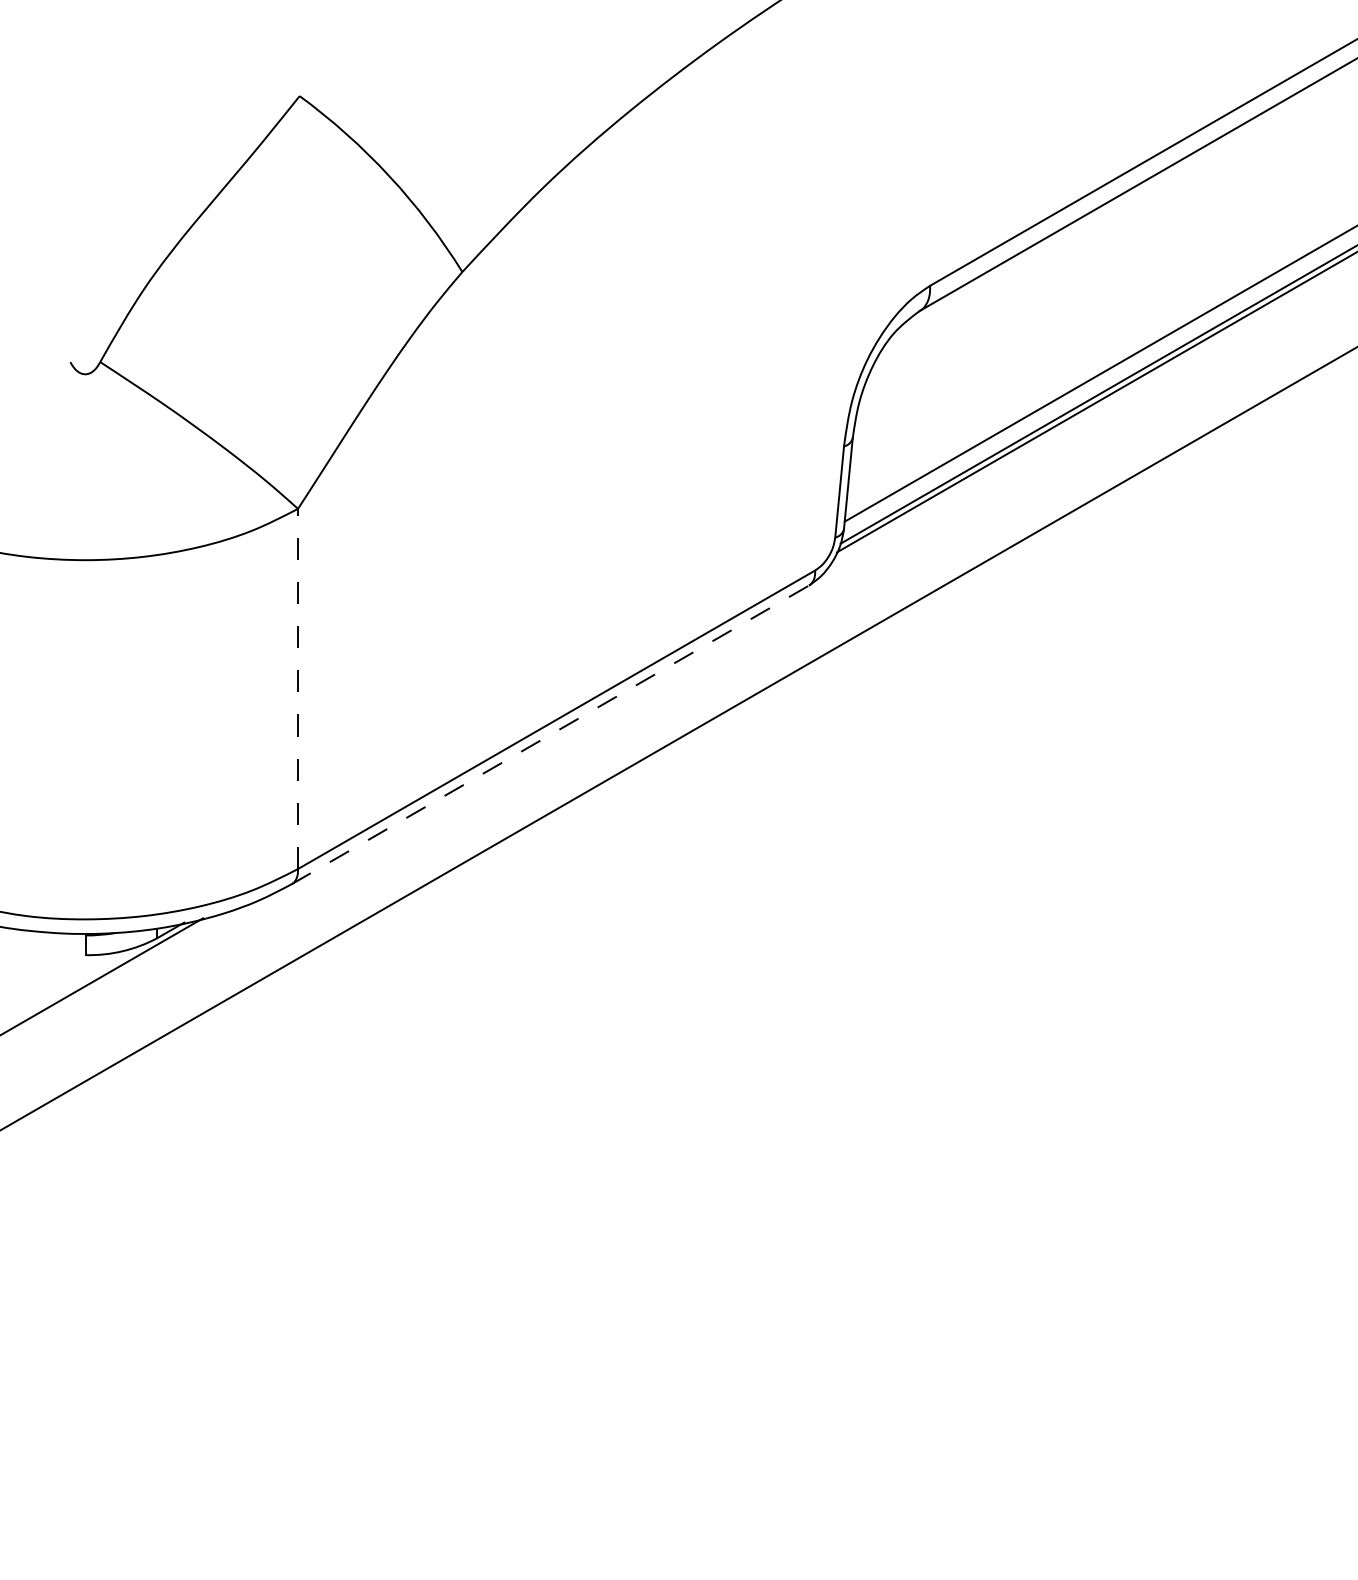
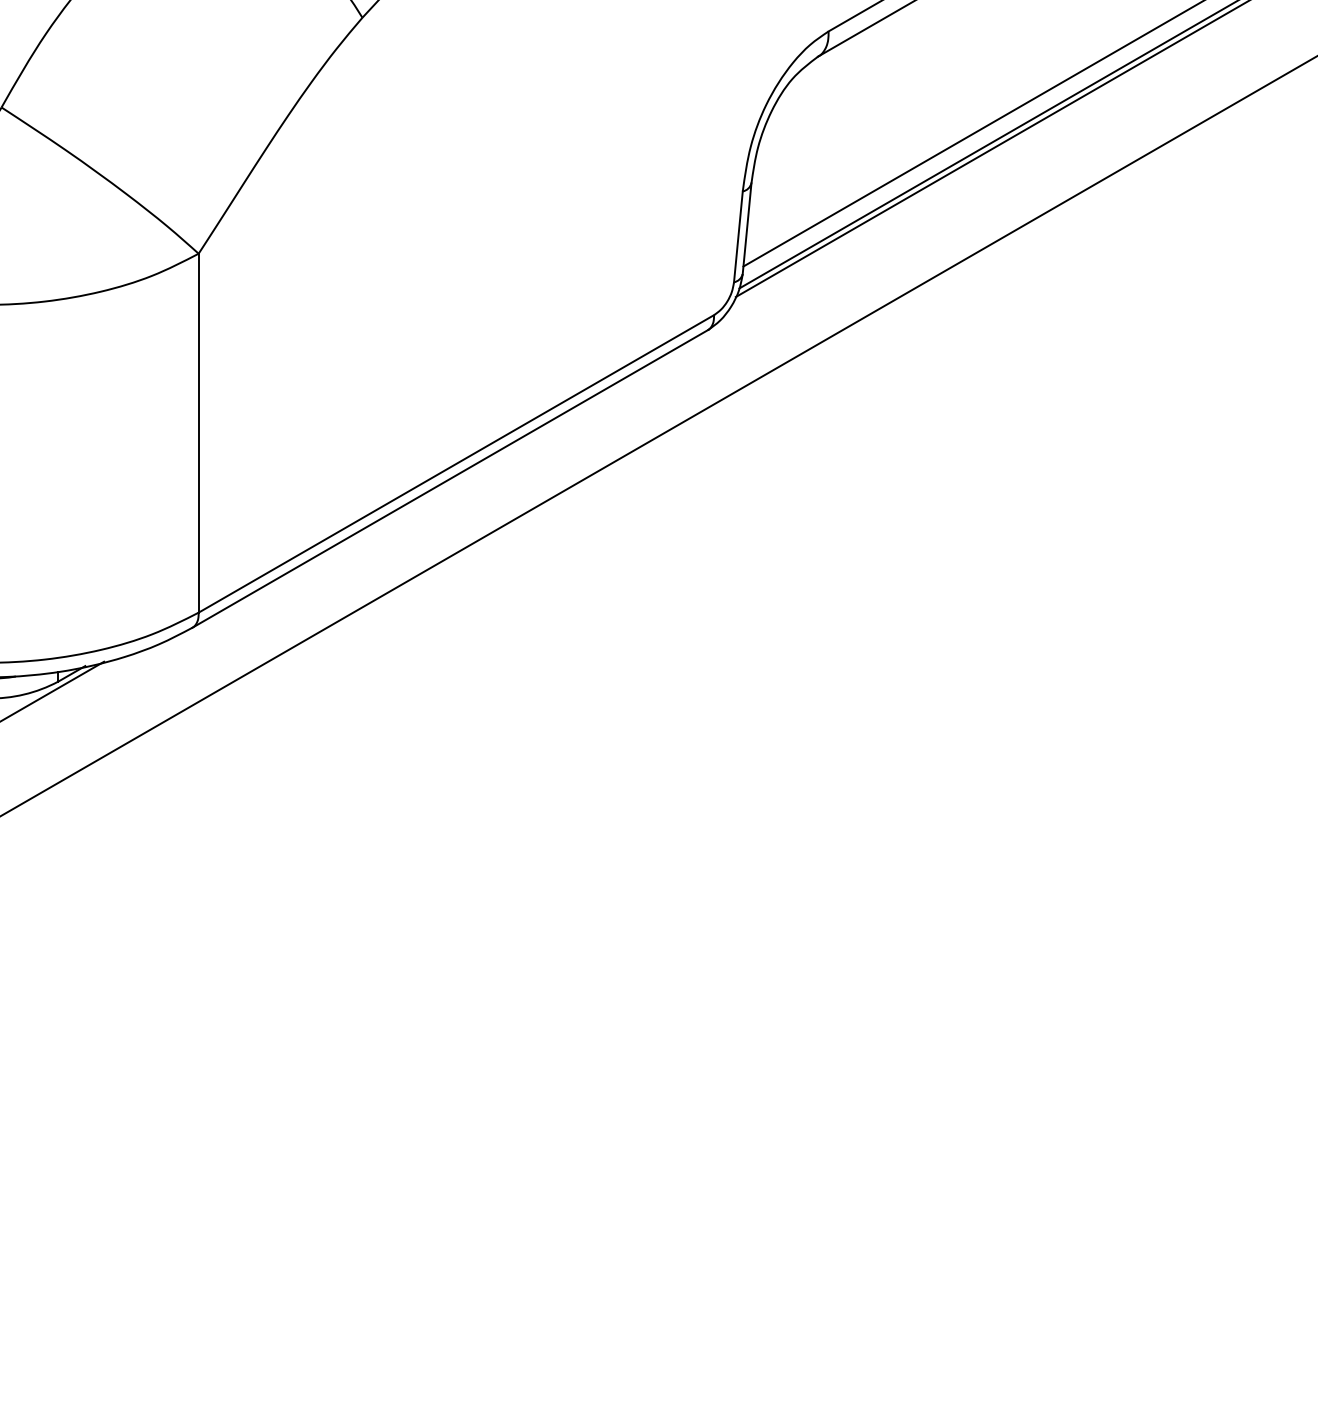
line: (298, 688) -> (199, 432), dashed -> solid
line: (550, 734) -> (450, 478), dashed -> solid

